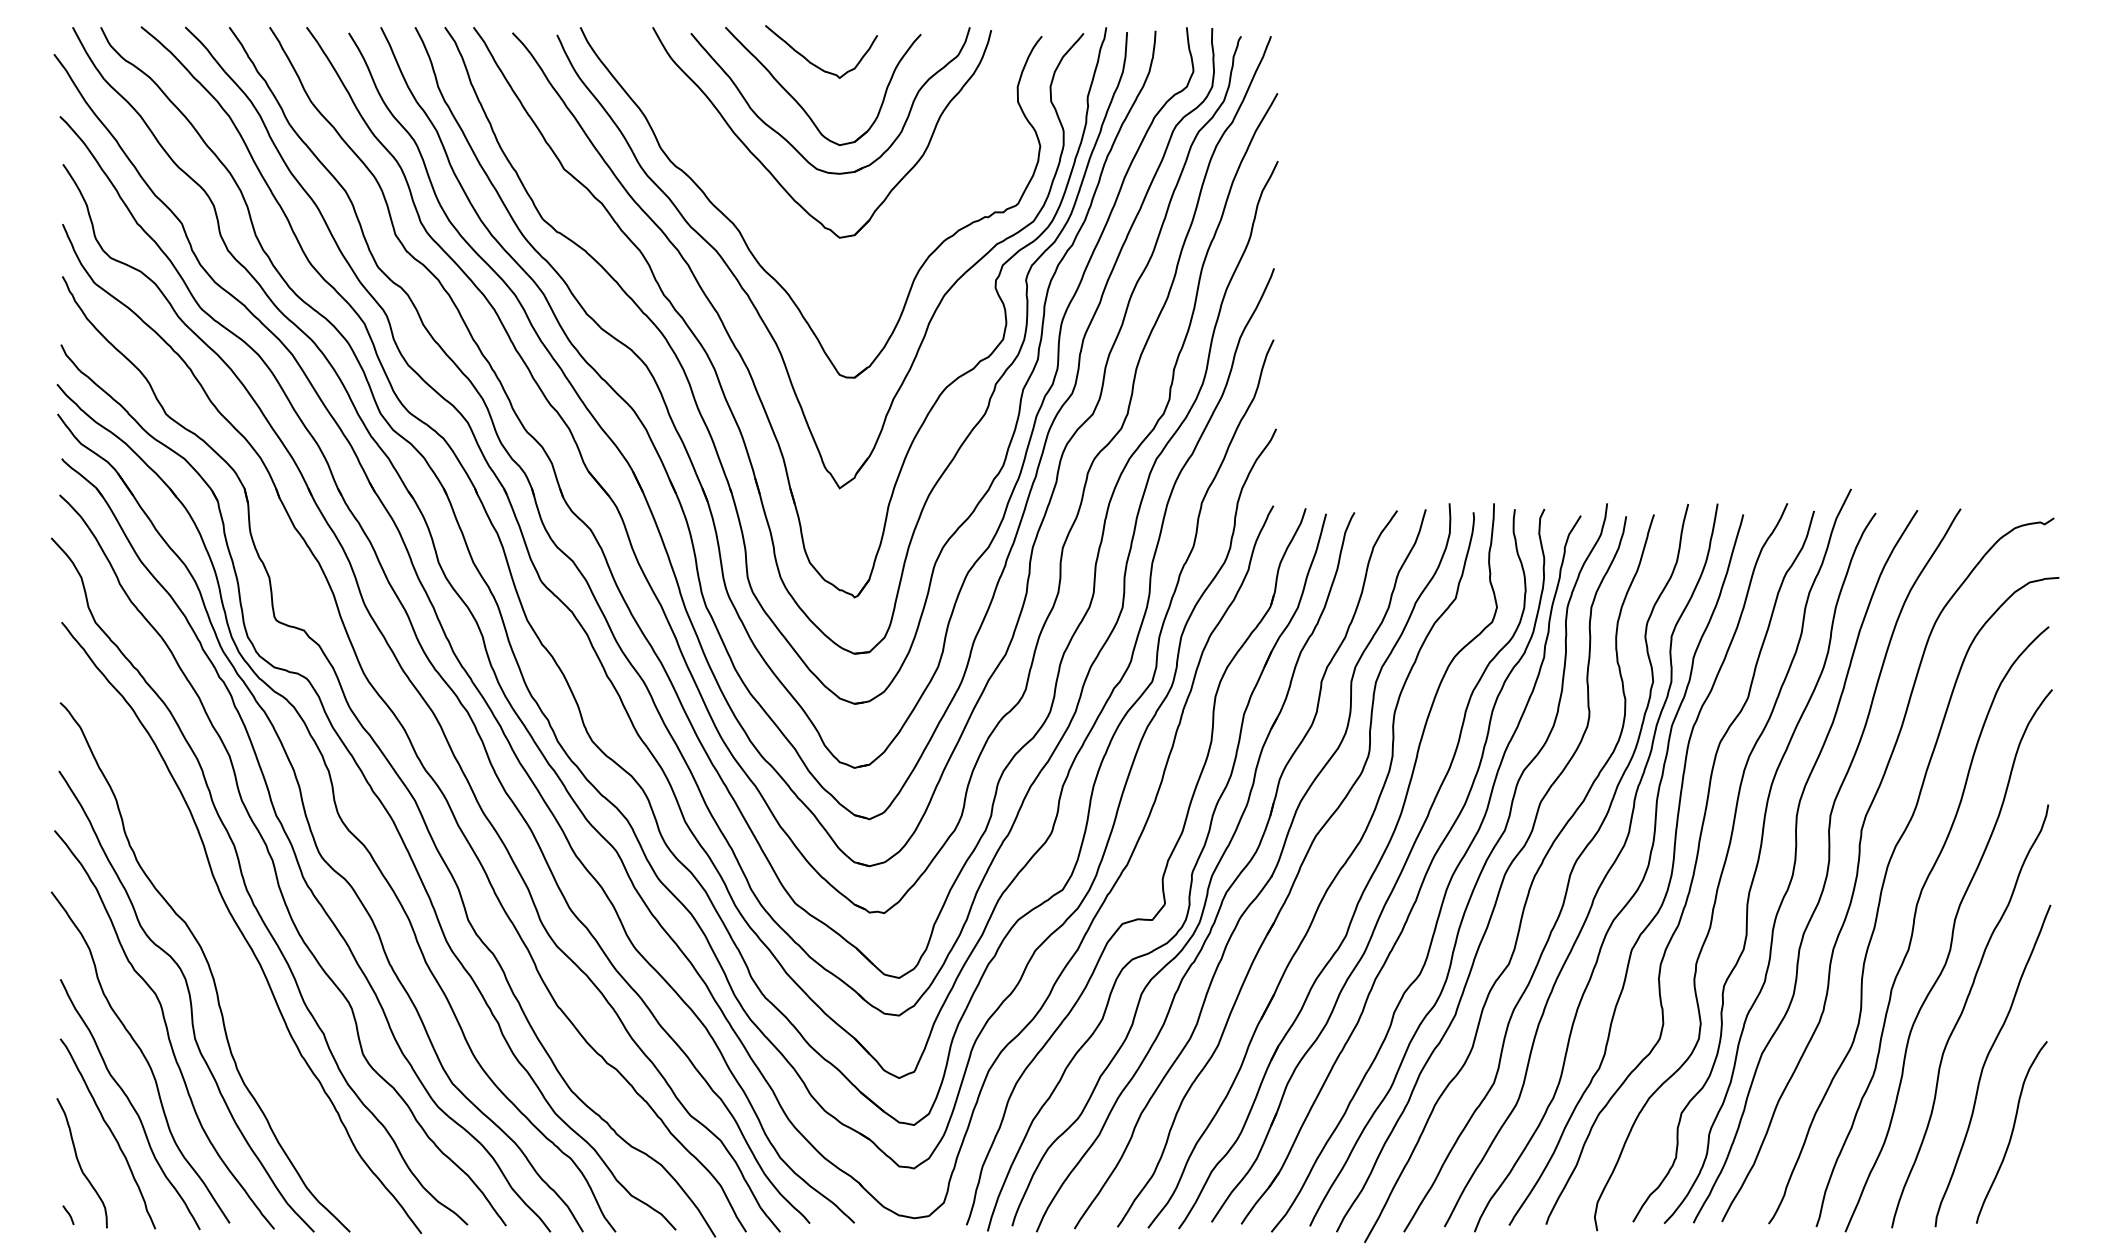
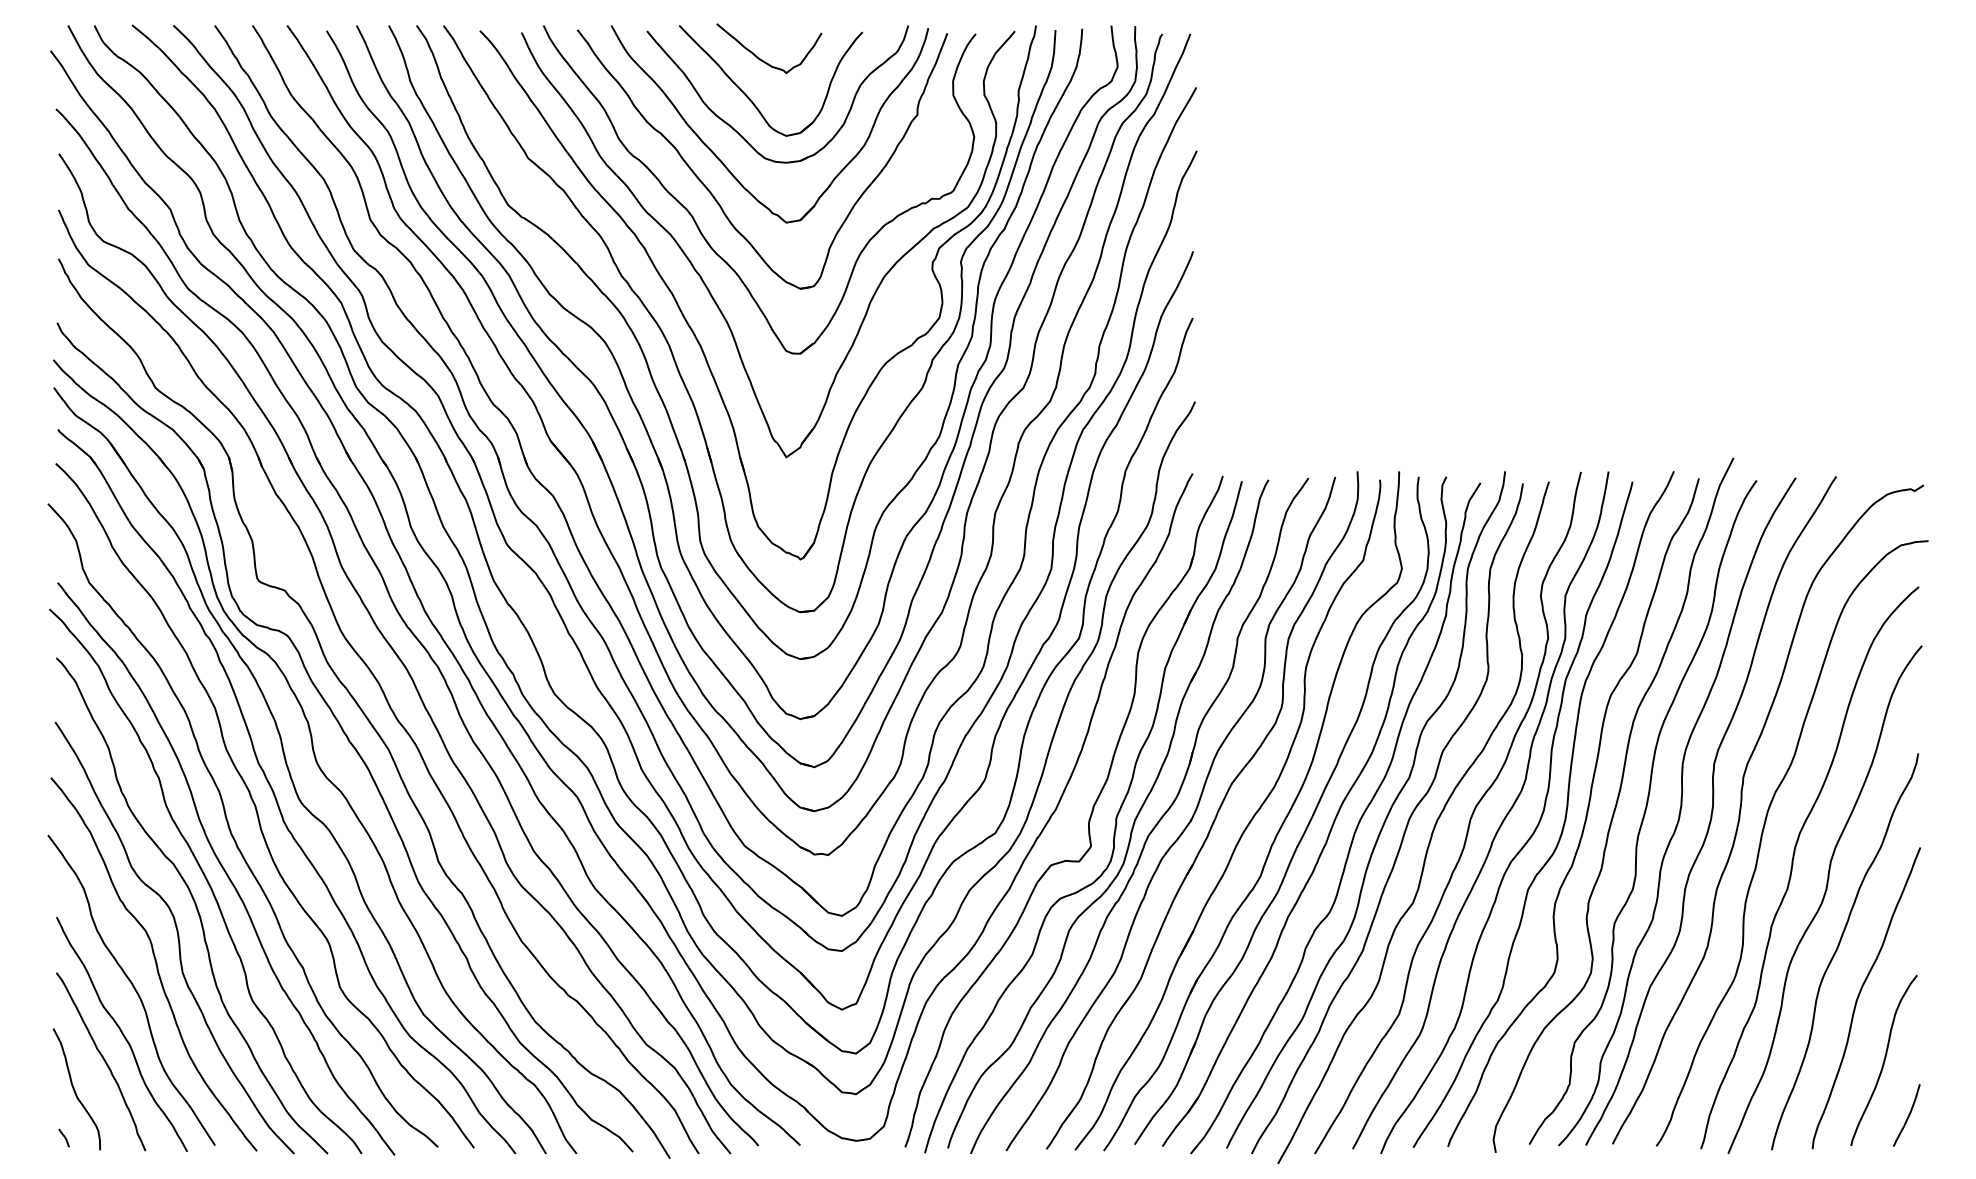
part: (764, 210) -> (715, 197), added
curve: (220, 941) -> (206, 881), added
curve: (2036, 1192) -> (1907, 1116), added

